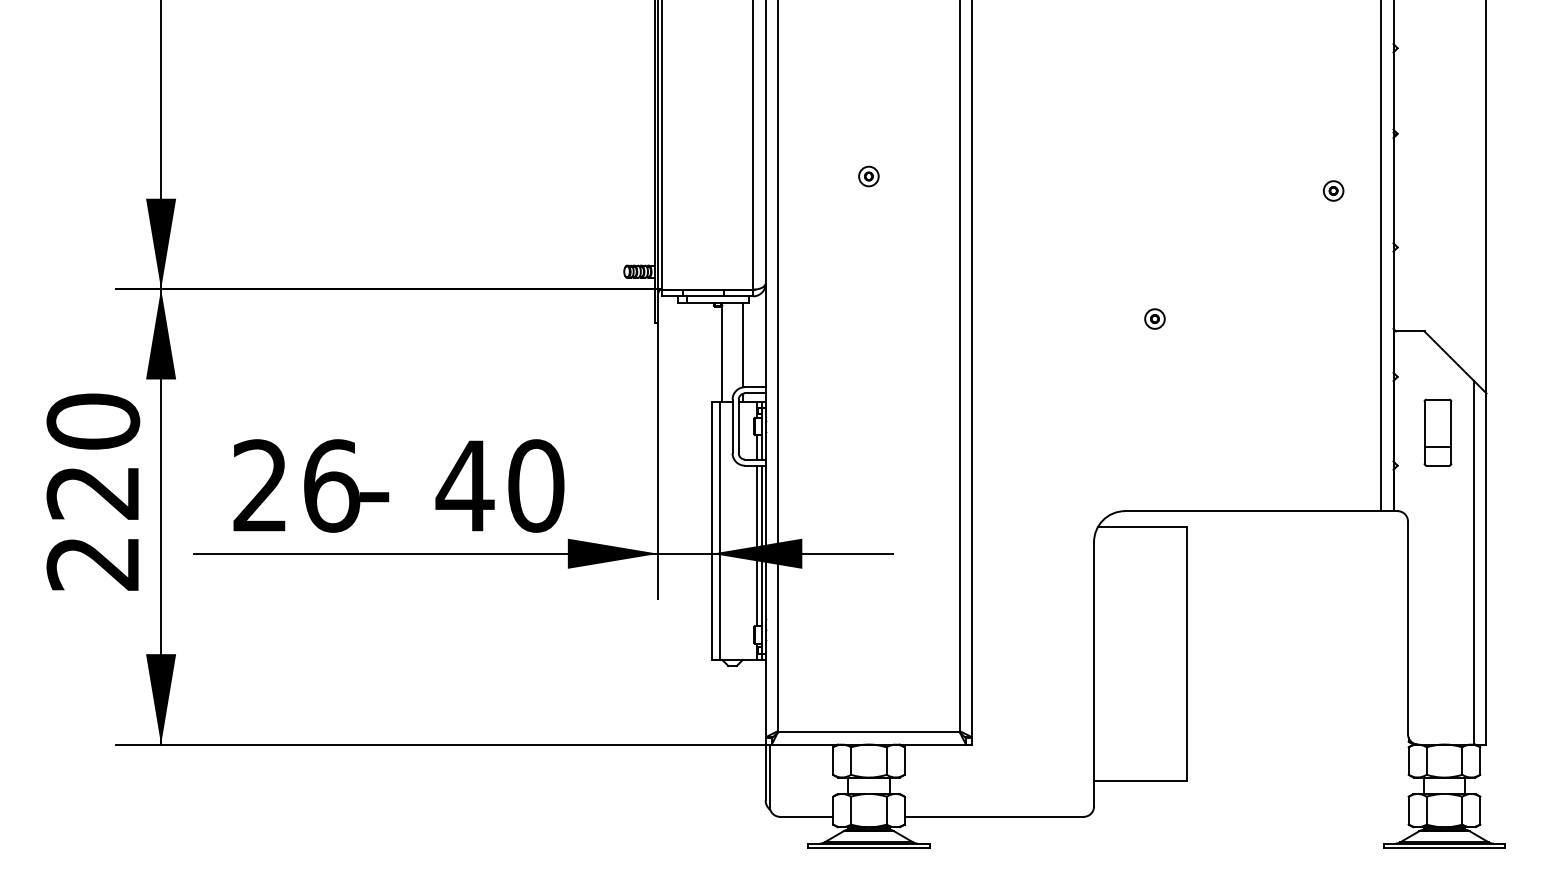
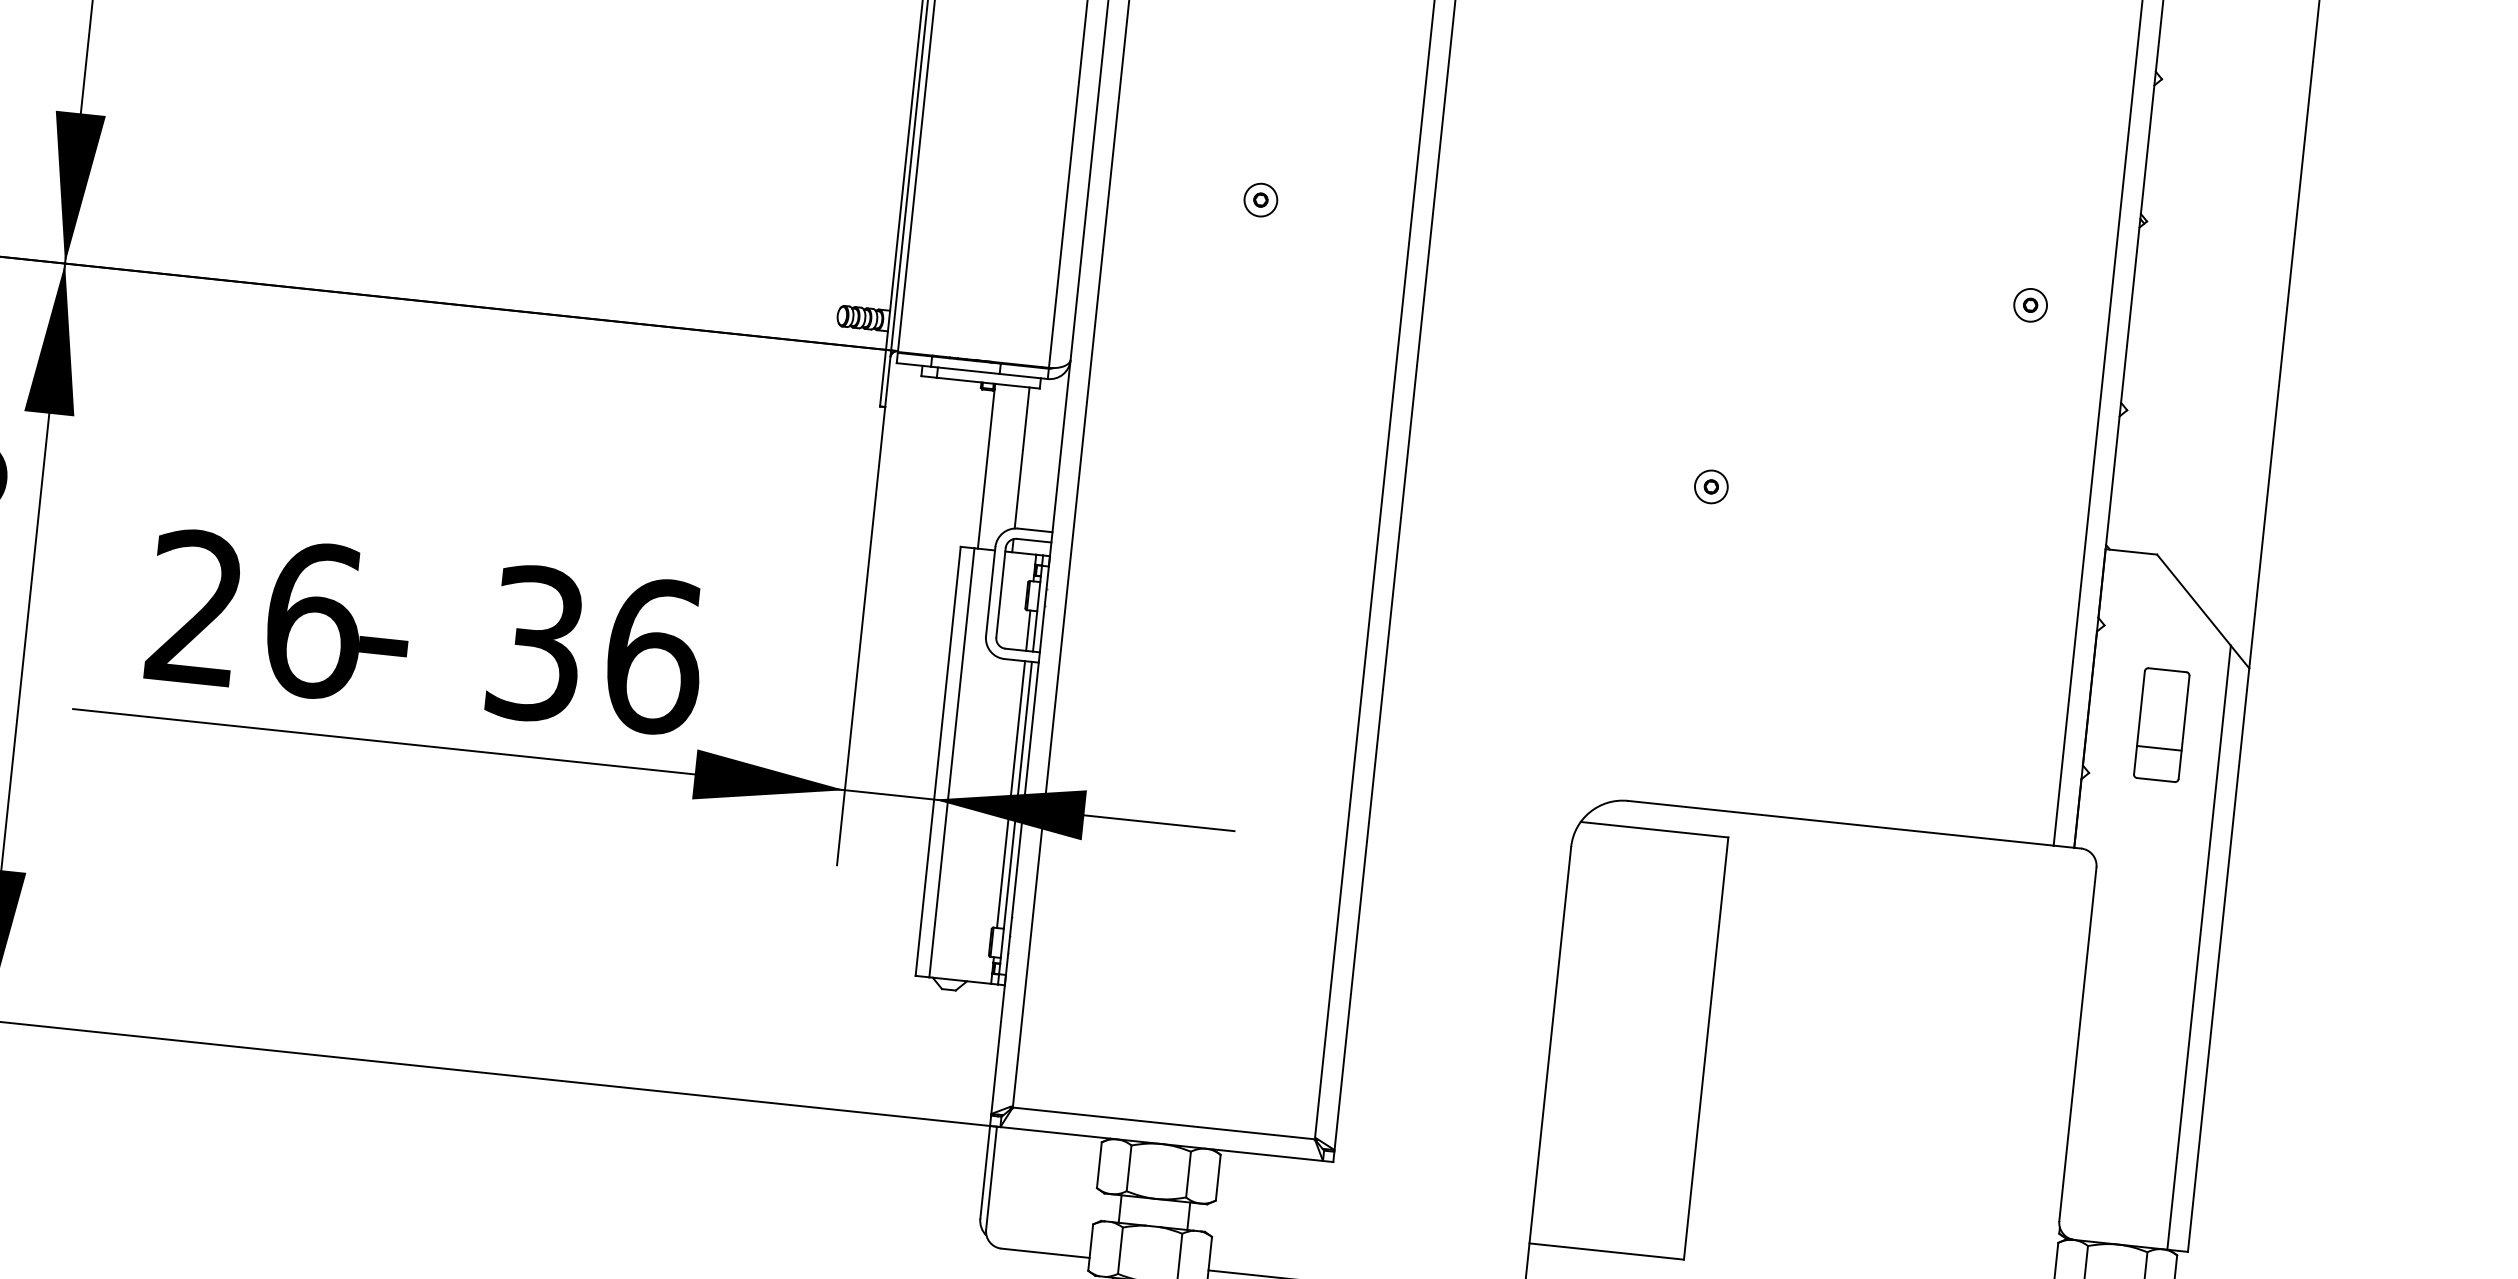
text: (499, 485) -> (593, 649), 40 -> 36

